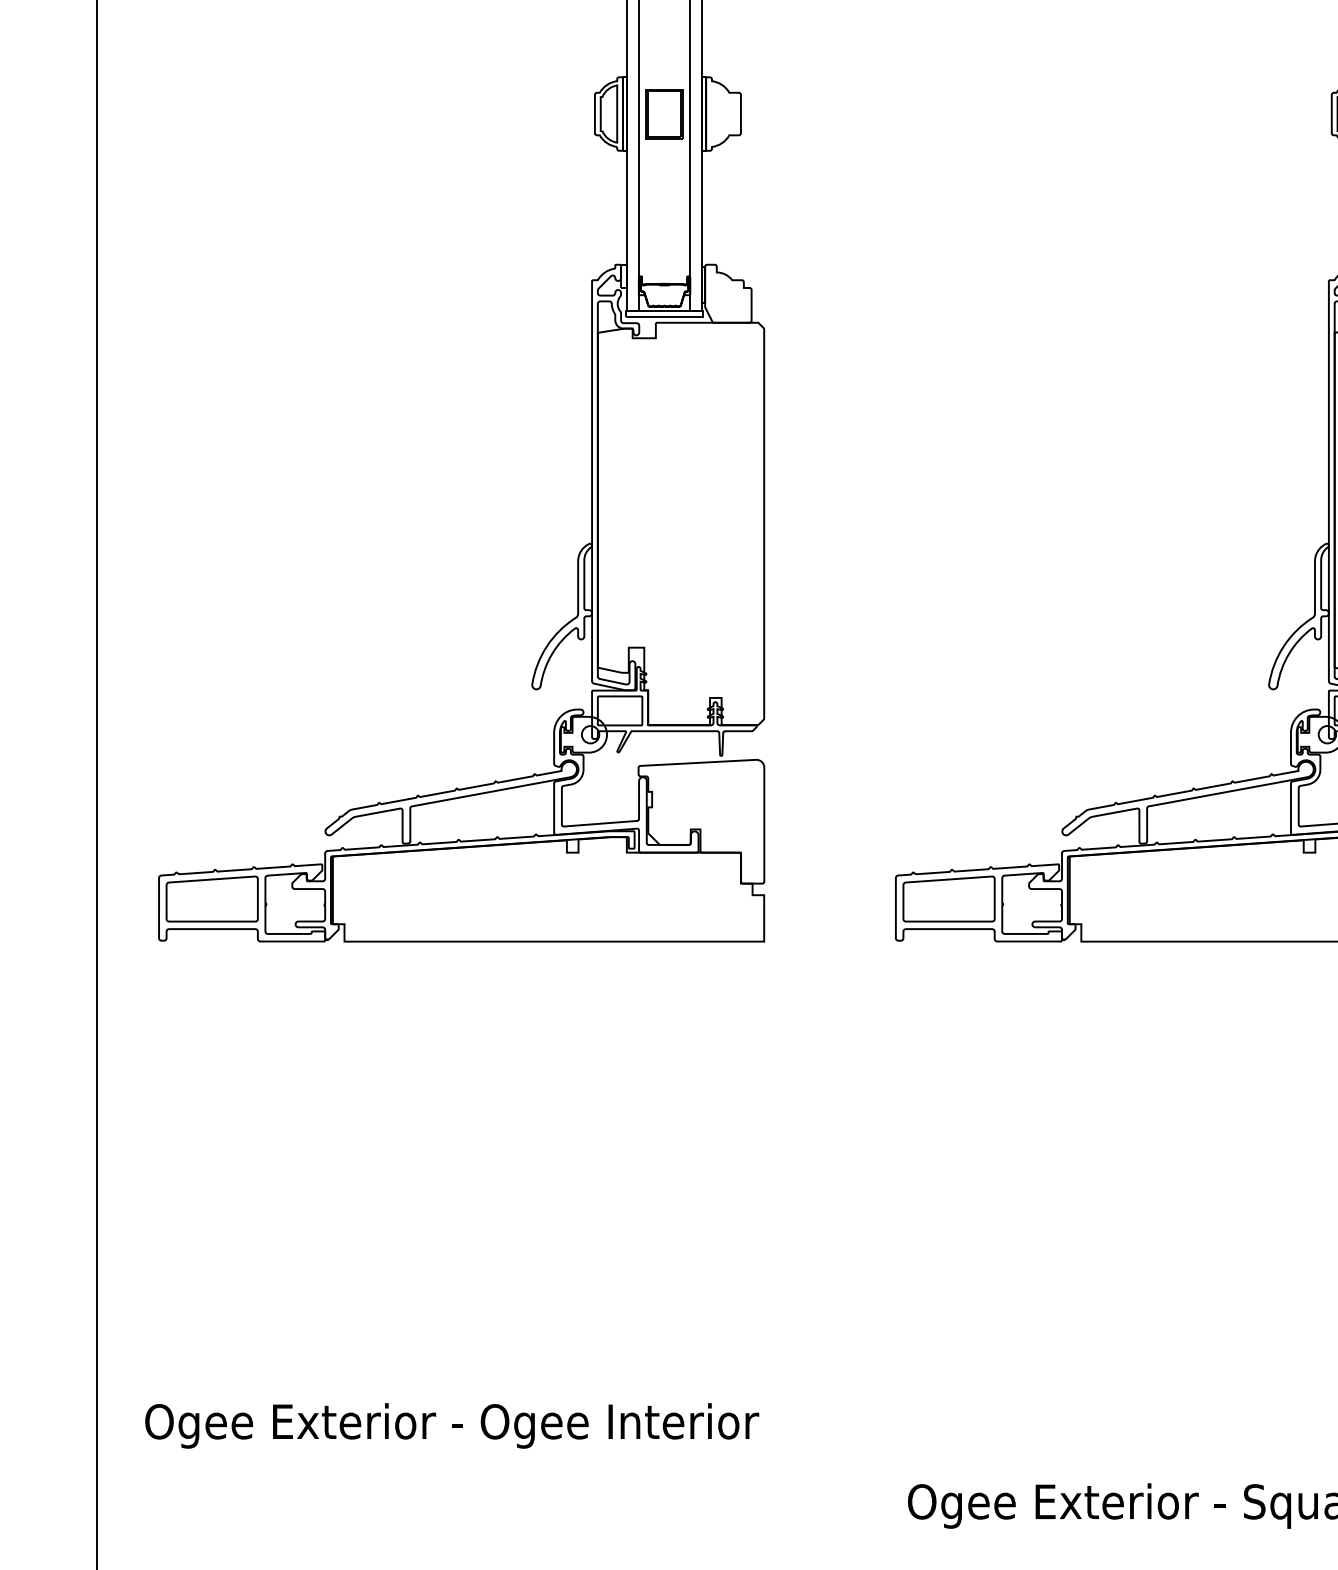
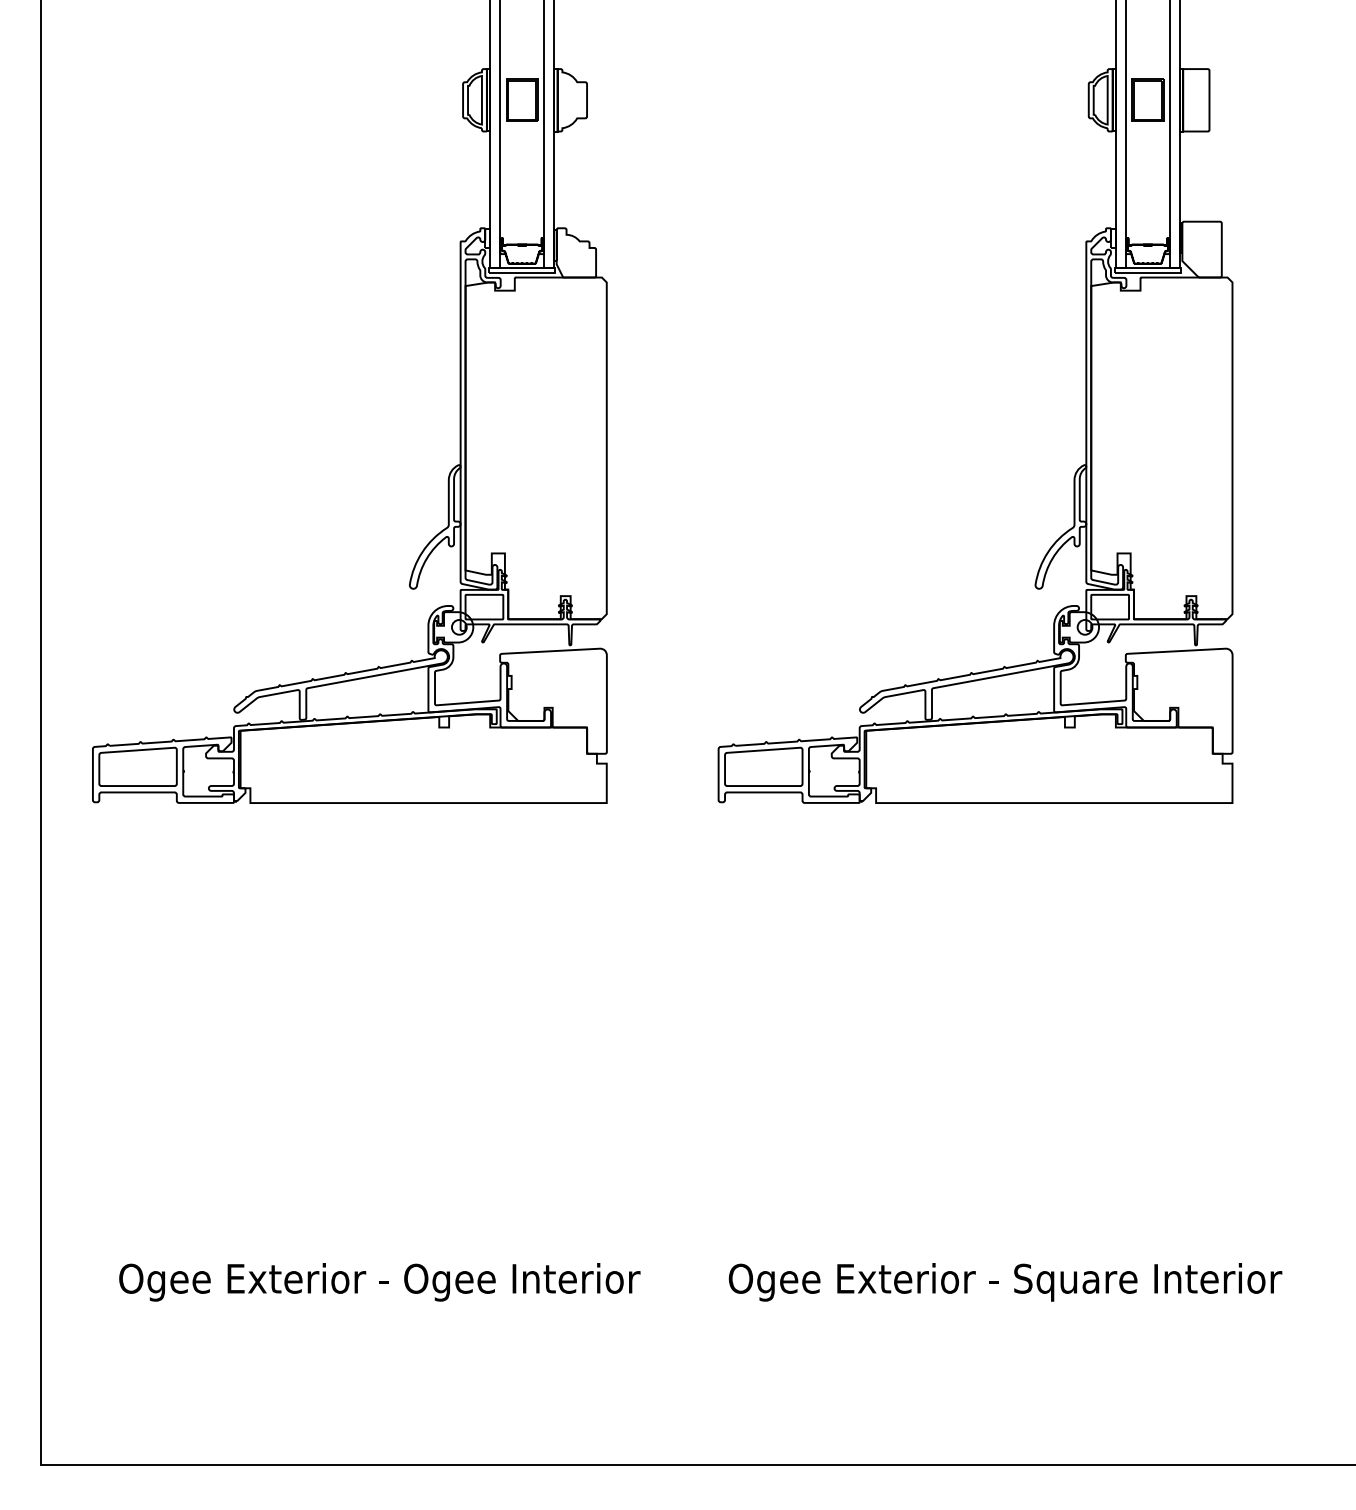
text: (451, 1426) -> (379, 1282), moved

